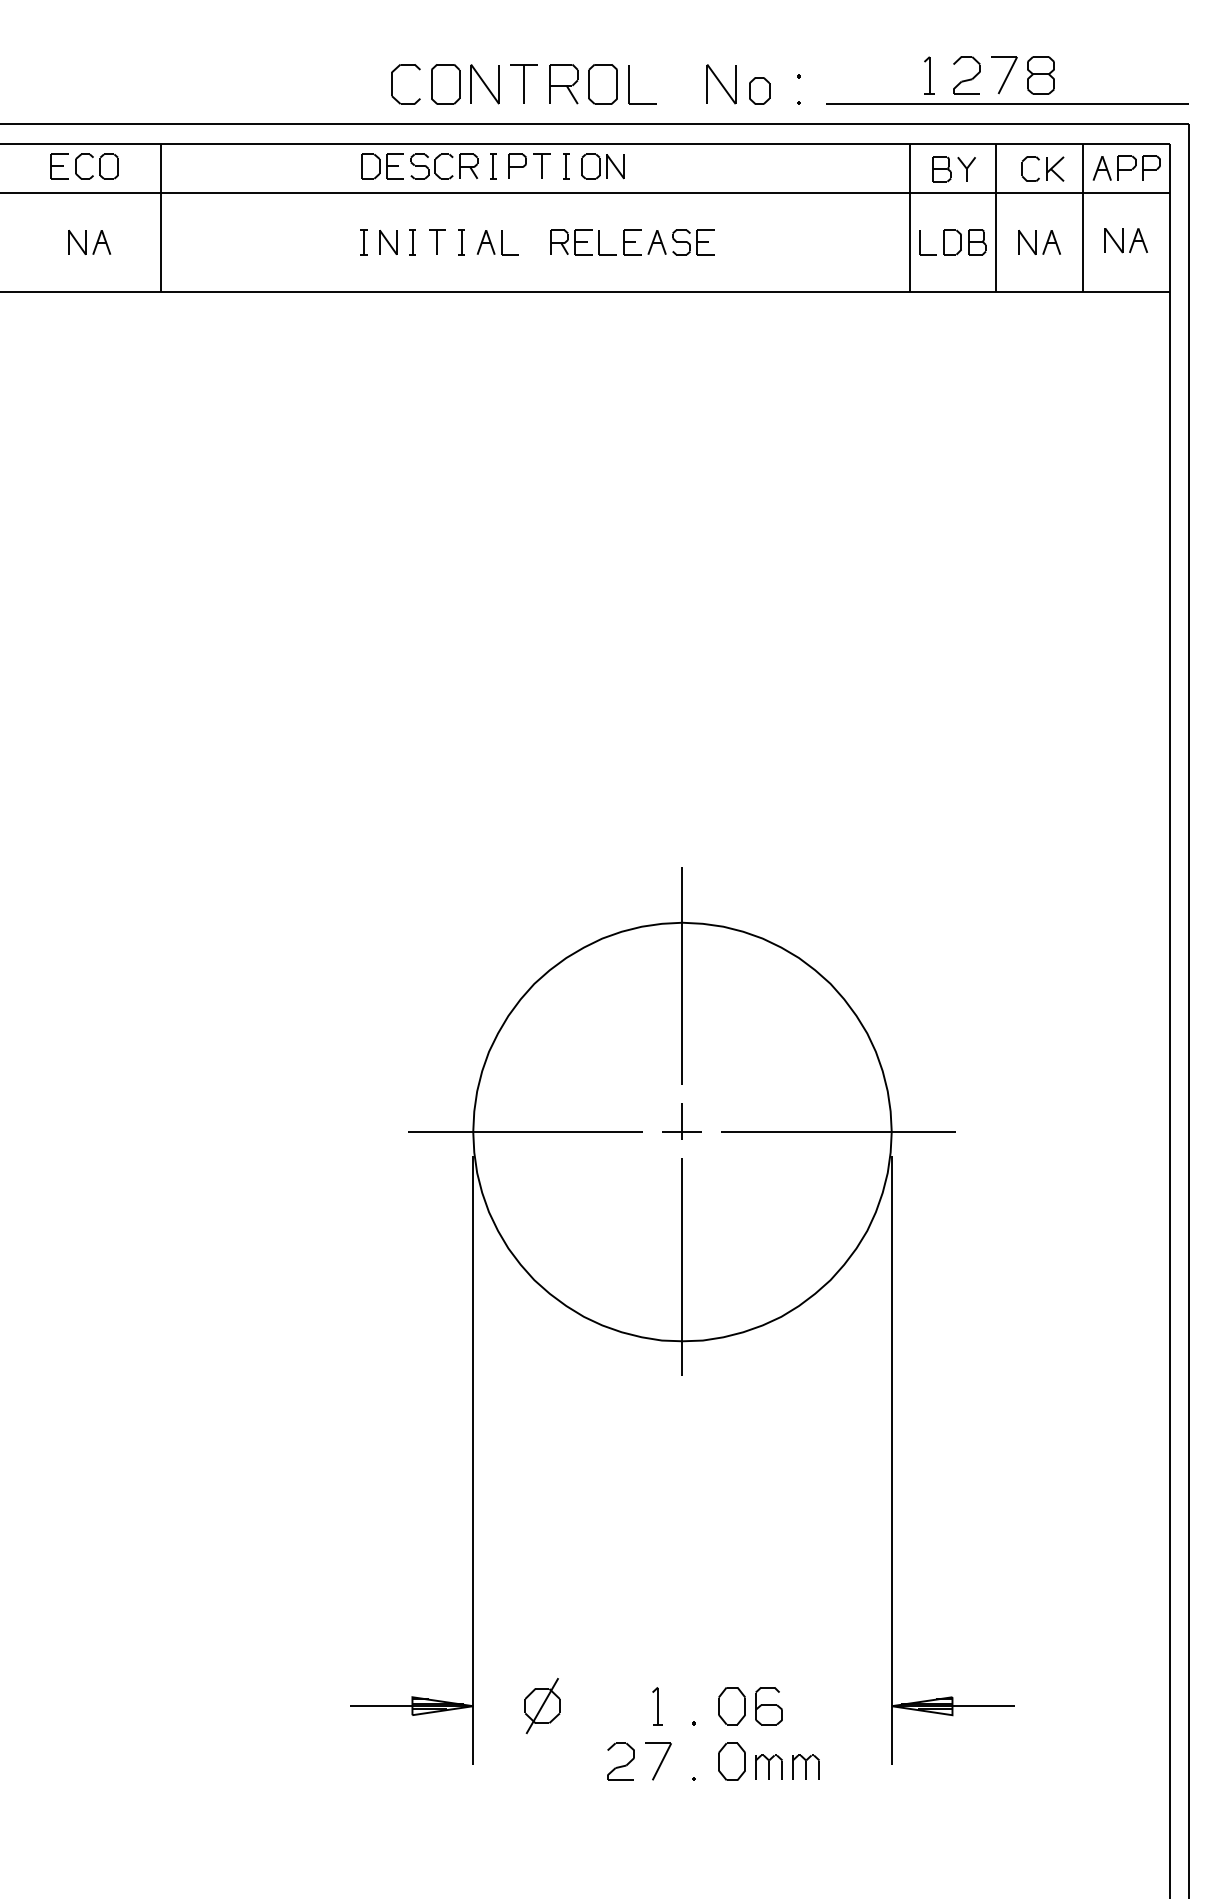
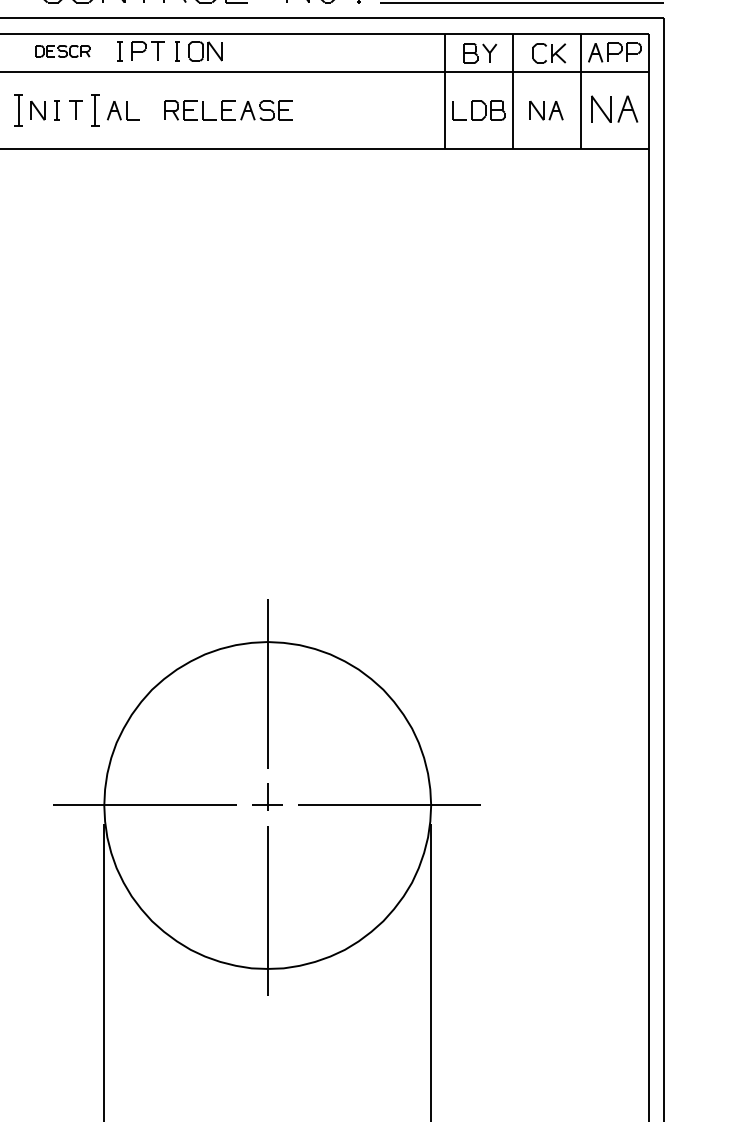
part: (419, 166) -> (62, 51), size x0.6
part: (1125, 240) -> (613, 109), size x1.4
part: (363, 242) -> (18, 110), size x1.6
part: (461, 242) -> (95, 110), size x1.6

